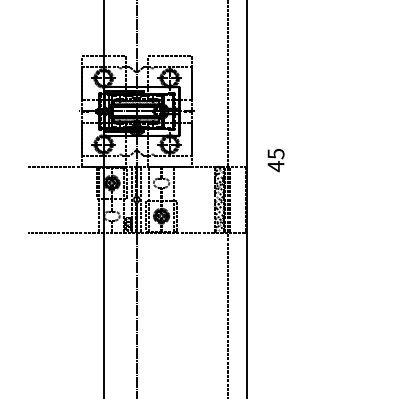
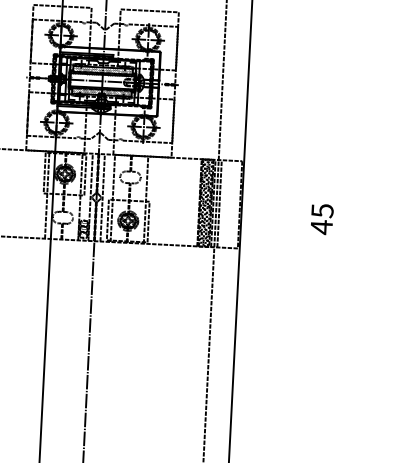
text: (275, 160) -> (321, 219), moved

